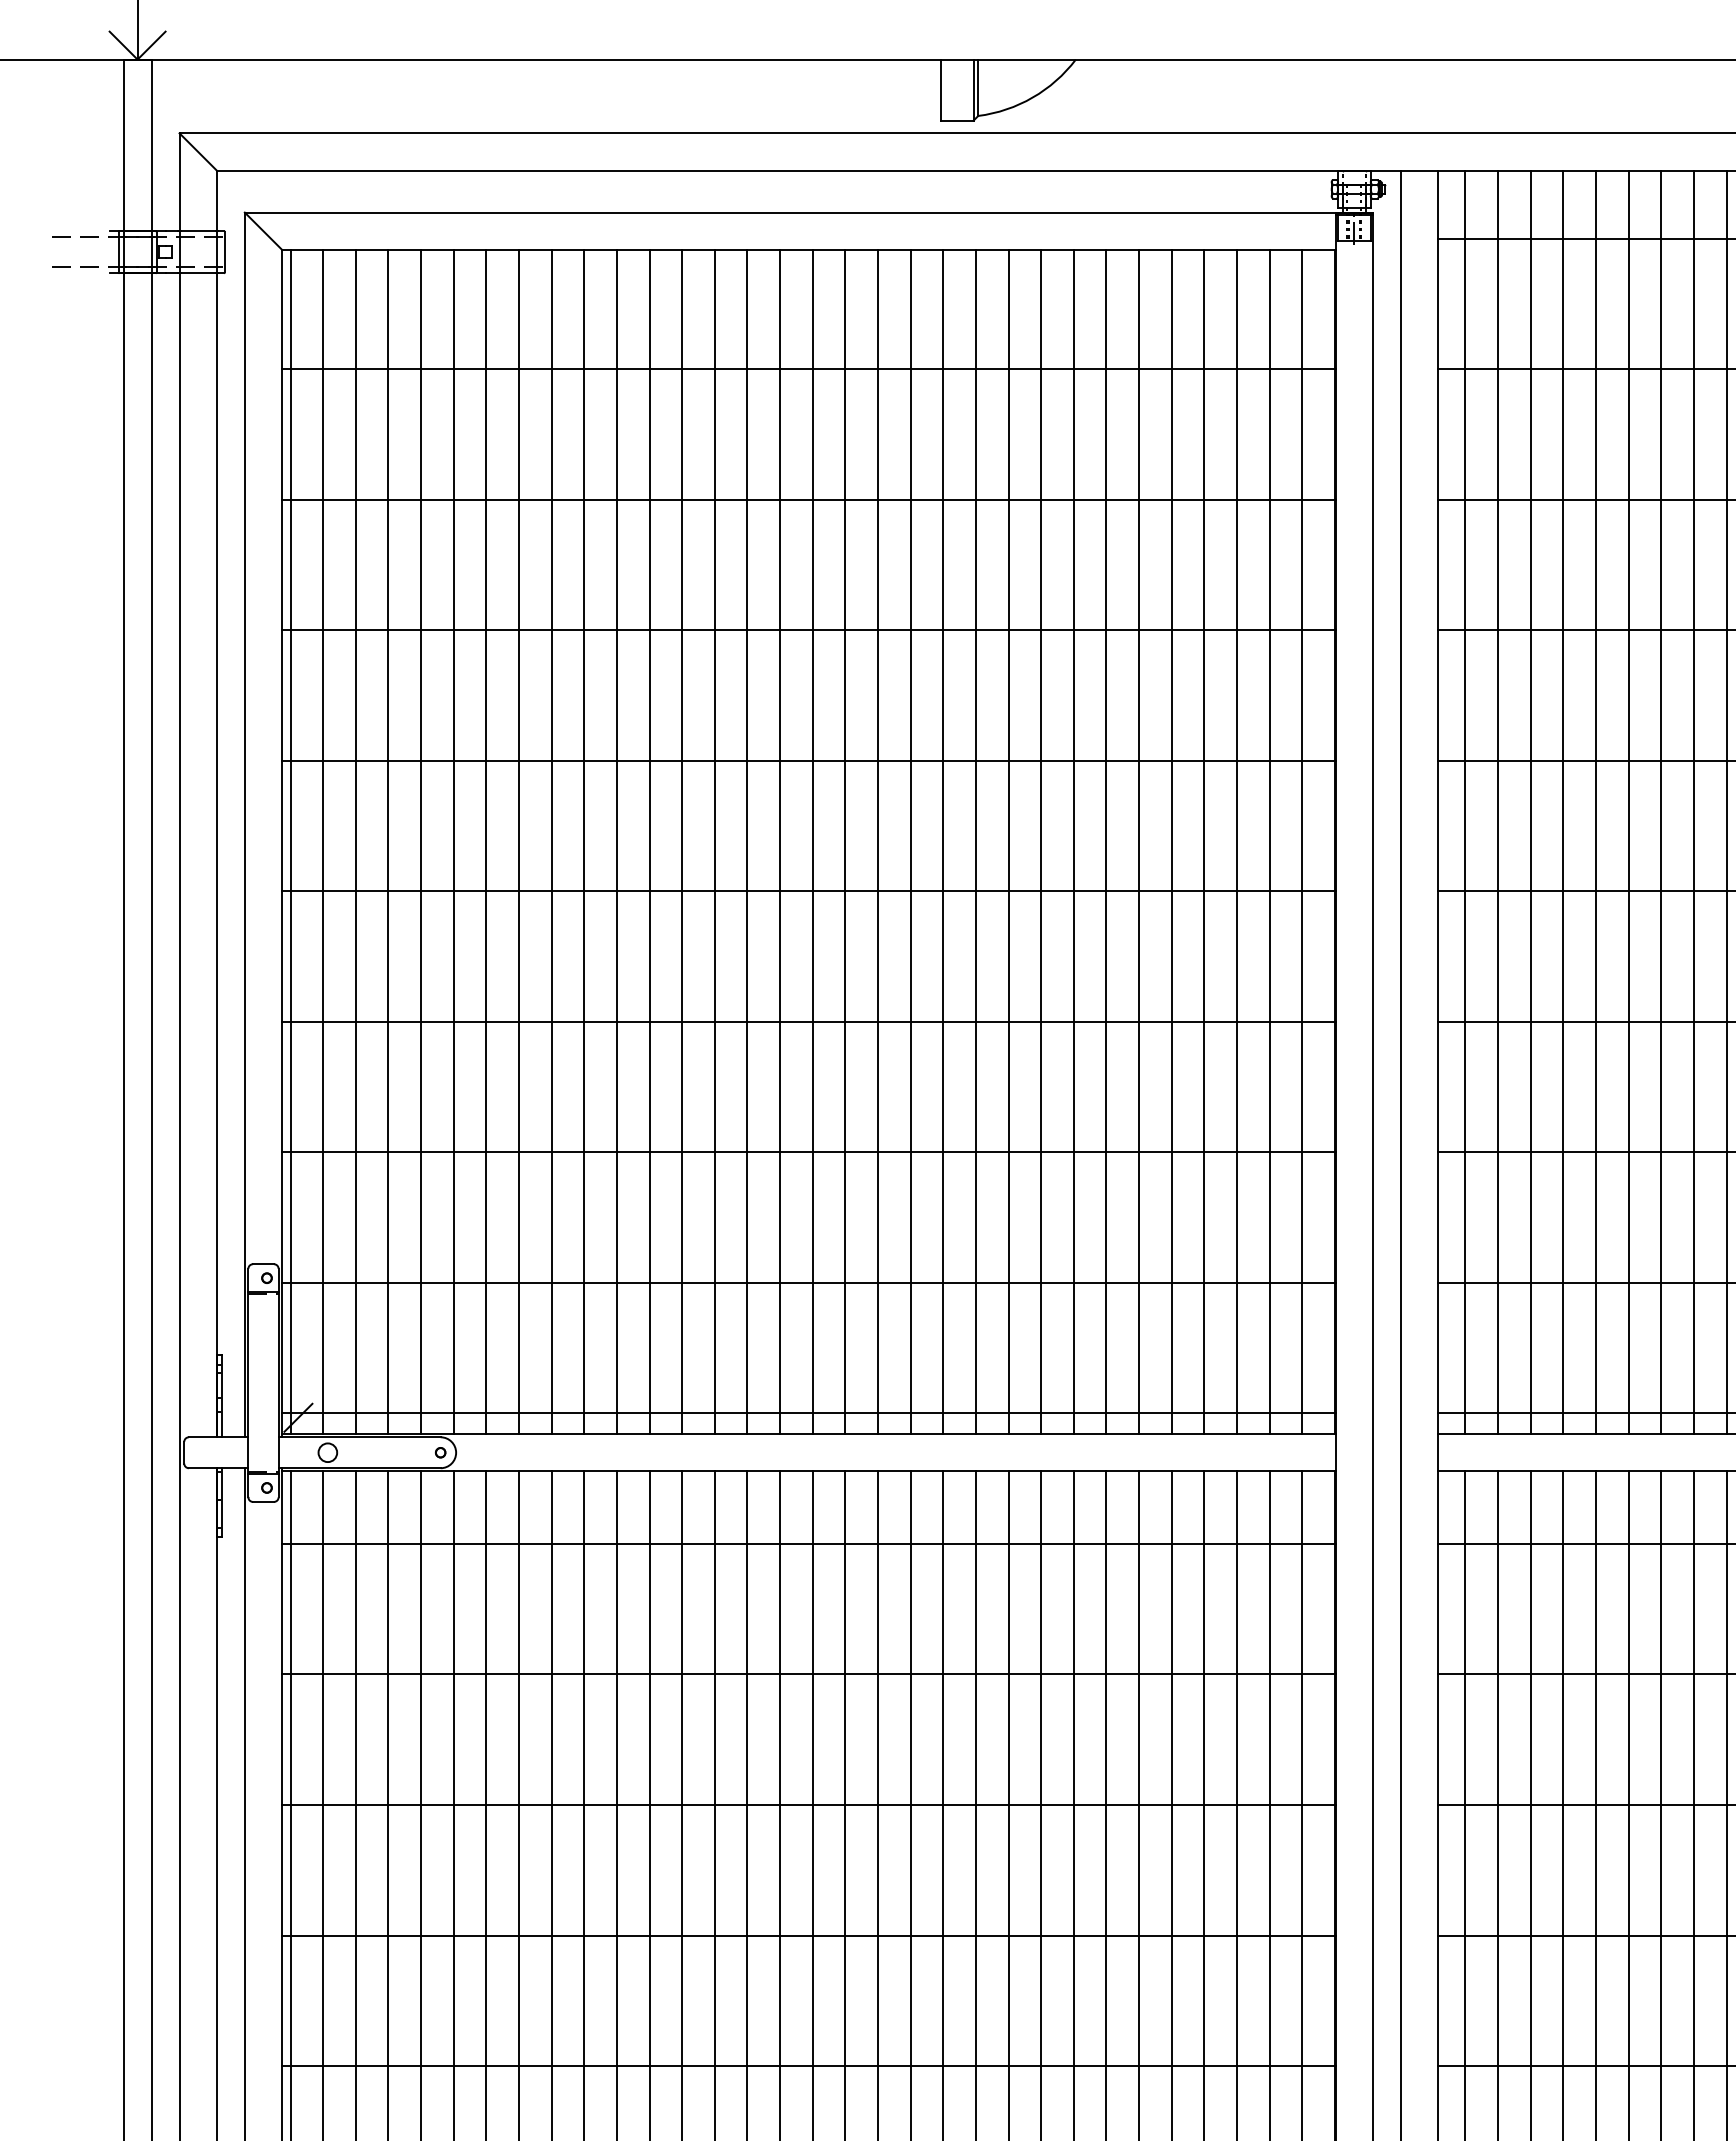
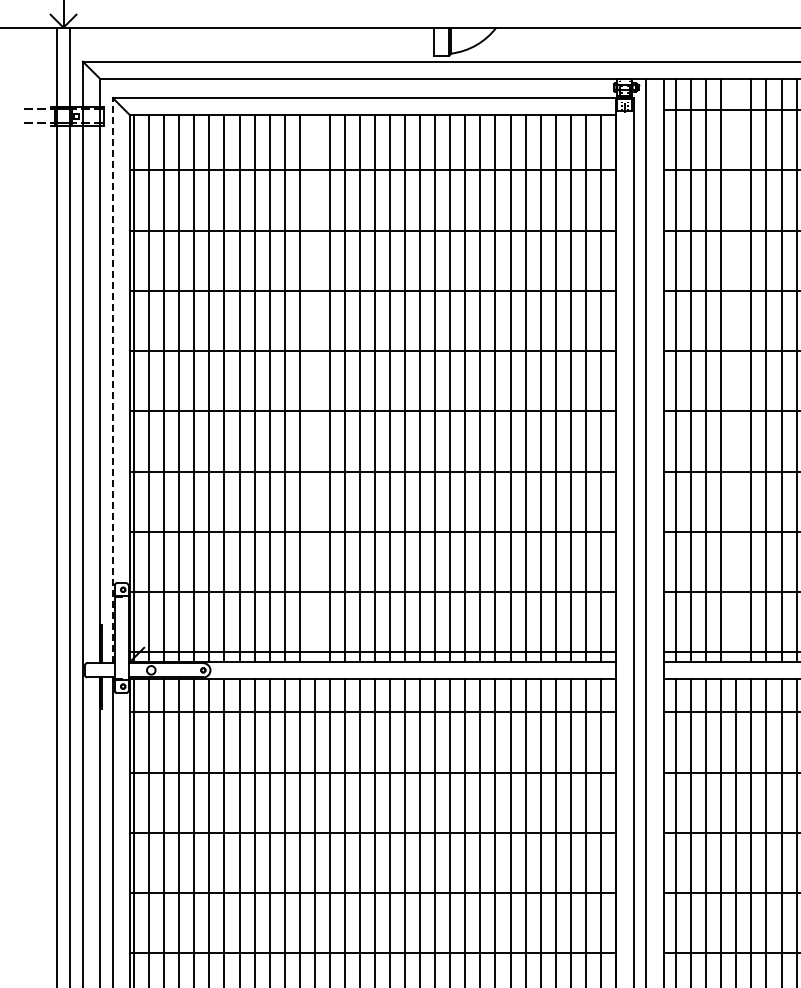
line: (1596, 800) -> (736, 369), removed
line: (245, 824) -> (113, 380), solid -> dashed
line: (681, 841) -> (314, 388), removed

